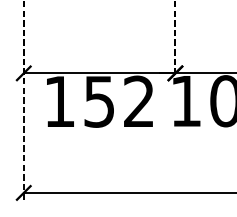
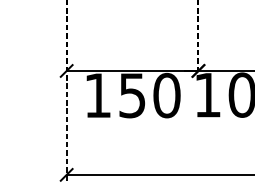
text: (138, 101) -> (166, 95), 152 -> 150

